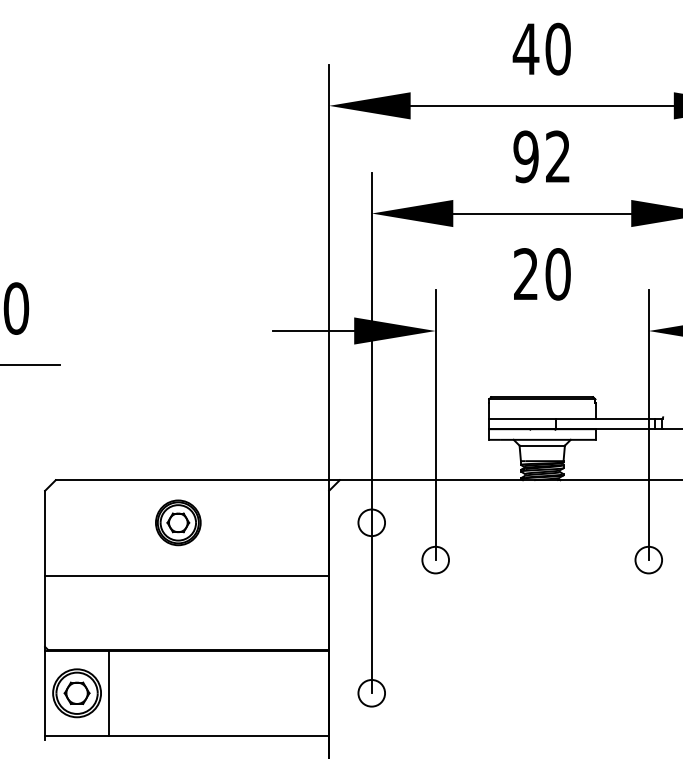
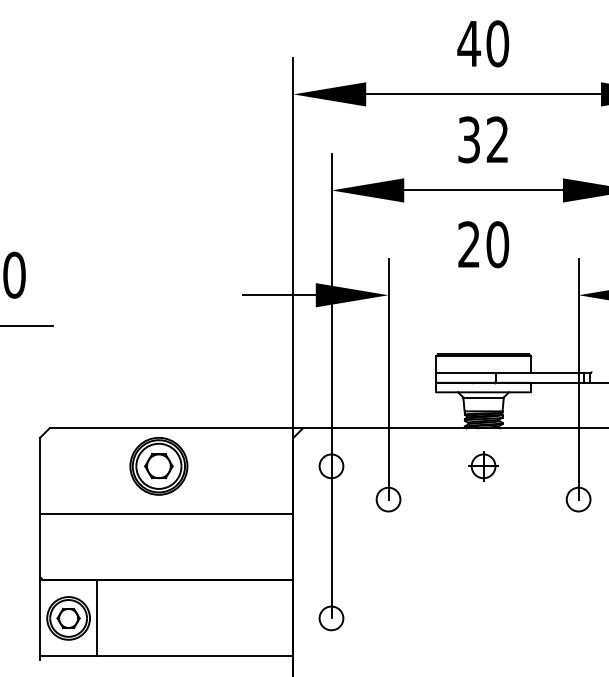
text: (526, 156) -> (469, 139), 92 -> 32
part: (177, 522) -> (158, 466), size x1.43
part: (542, 522) -> (483, 466), added

